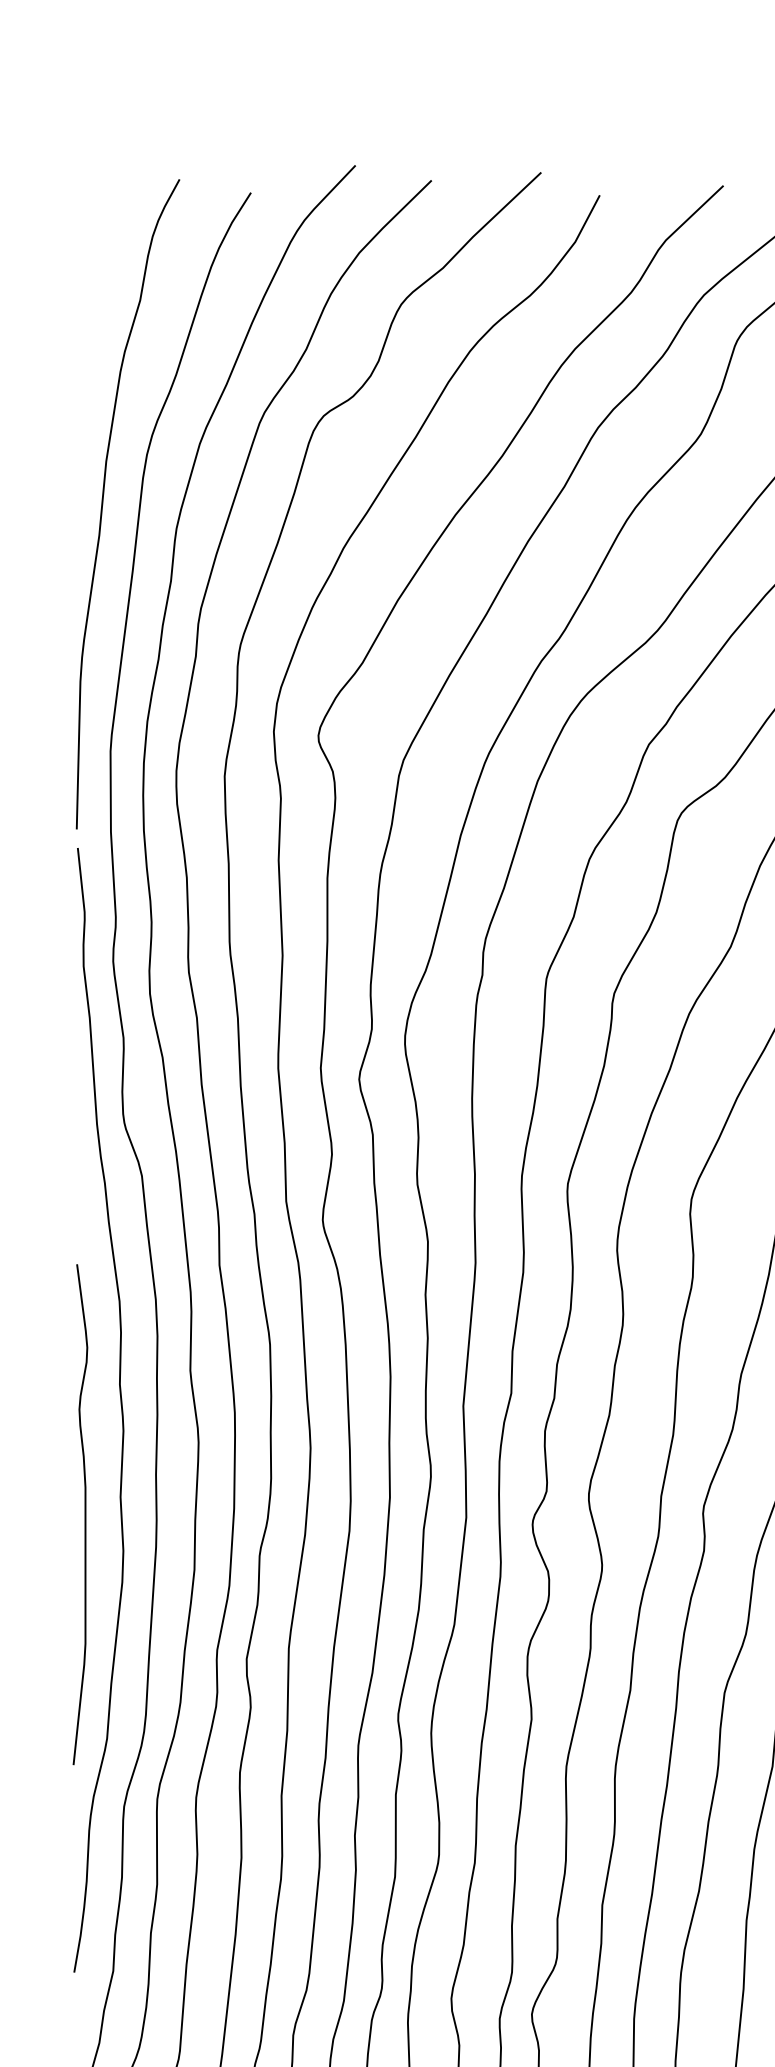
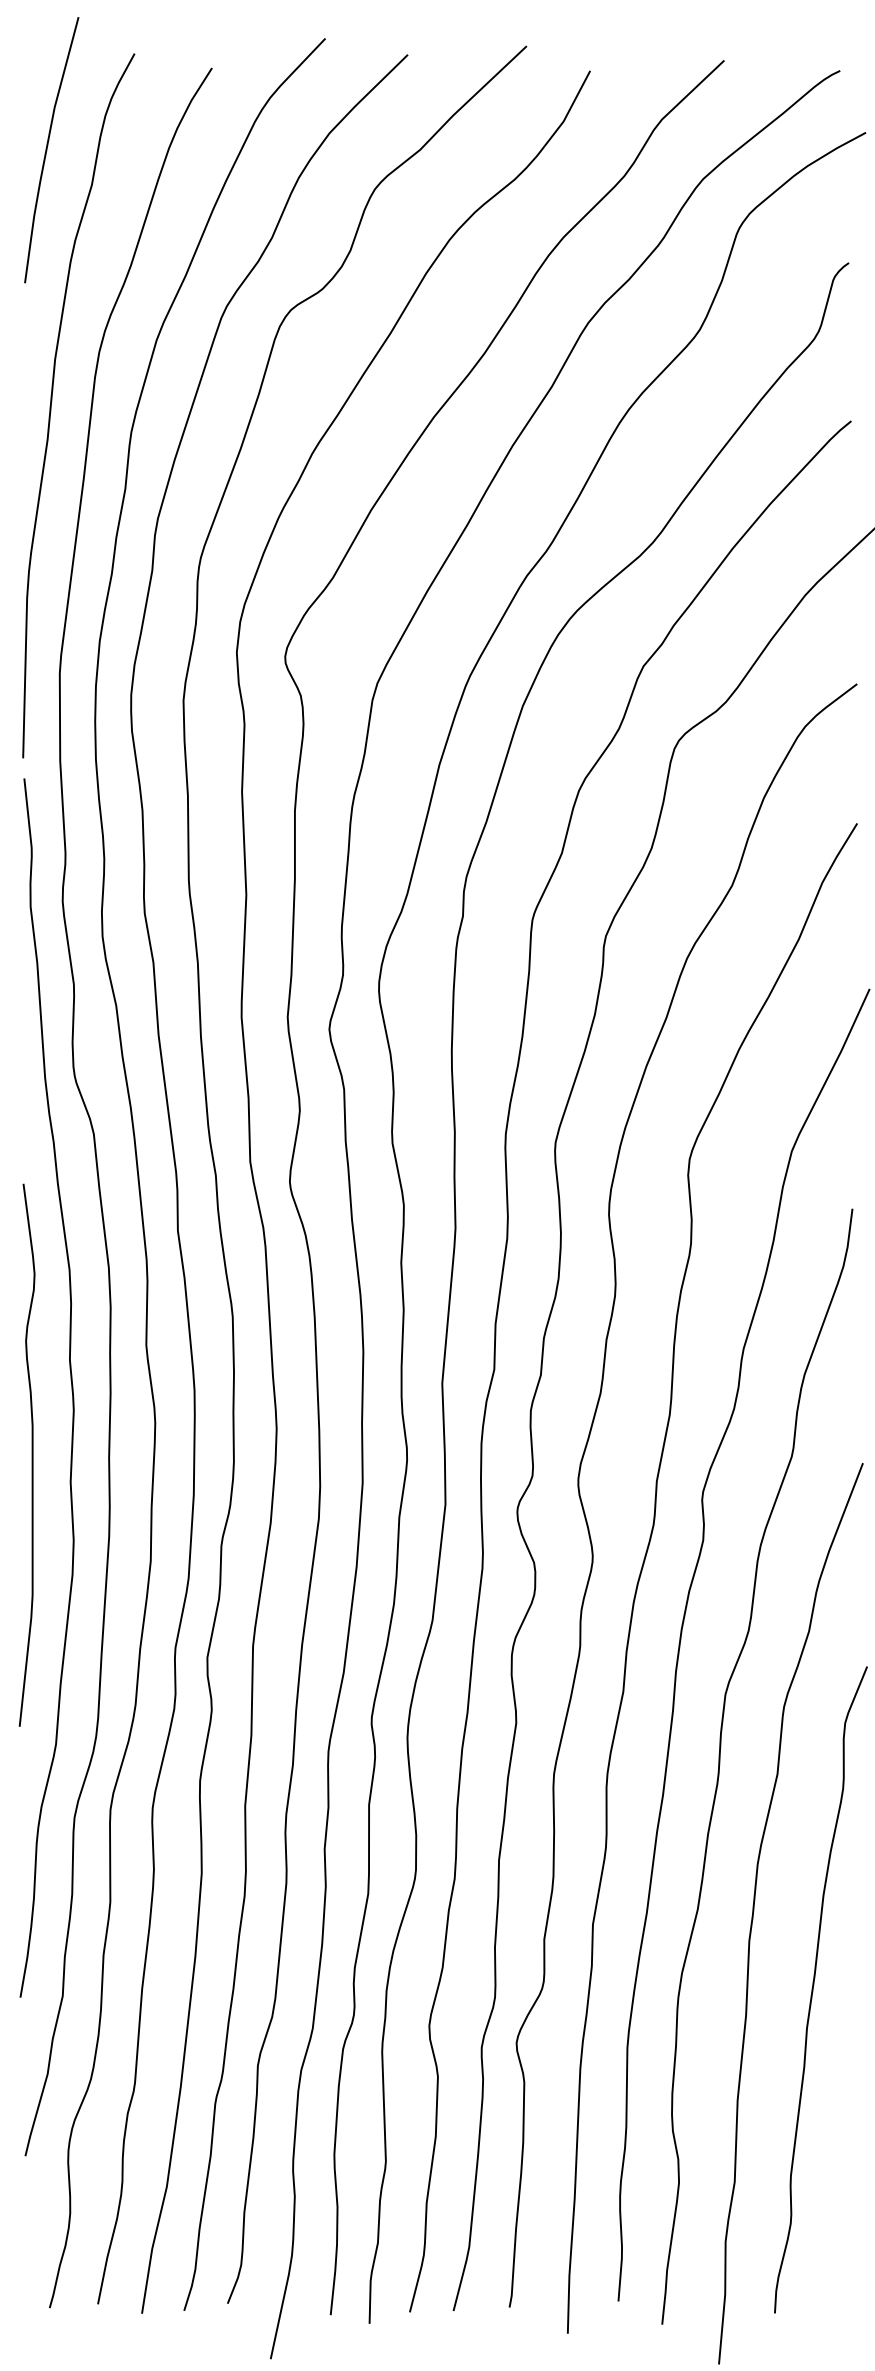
line: (99, 268) -> (47, 150), added
curve: (84, 1513) -> (31, 1454), moved

